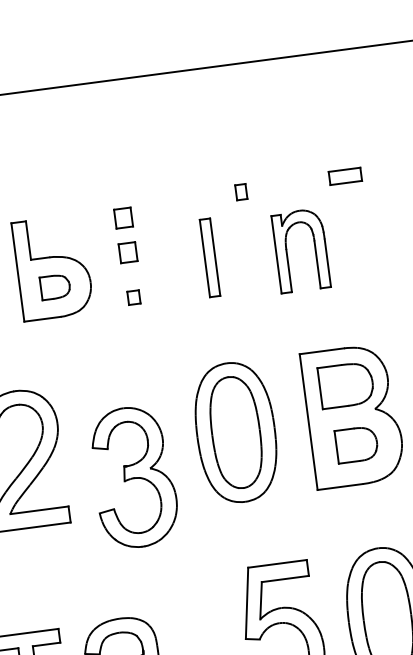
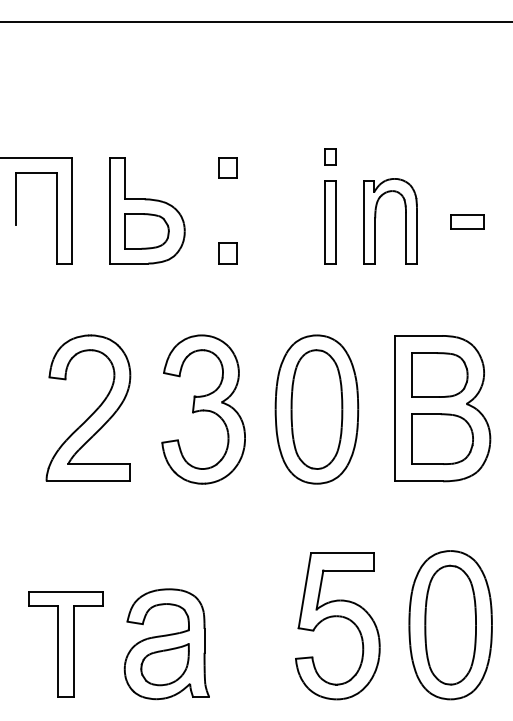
part: (345, 175) -> (467, 221), moved
part: (240, 191) -> (330, 156), moved
part: (287, 248) -> (376, 217), moved
part: (127, 252) -> (227, 204), removed
part: (209, 258) -> (330, 222), moved
part: (54, 287) -> (146, 231), size x1.43
part: (133, 297) -> (227, 253), size x1.43
part: (356, 444) -> (442, 438), size x1.43
part: (134, 477) -> (203, 409), moved

